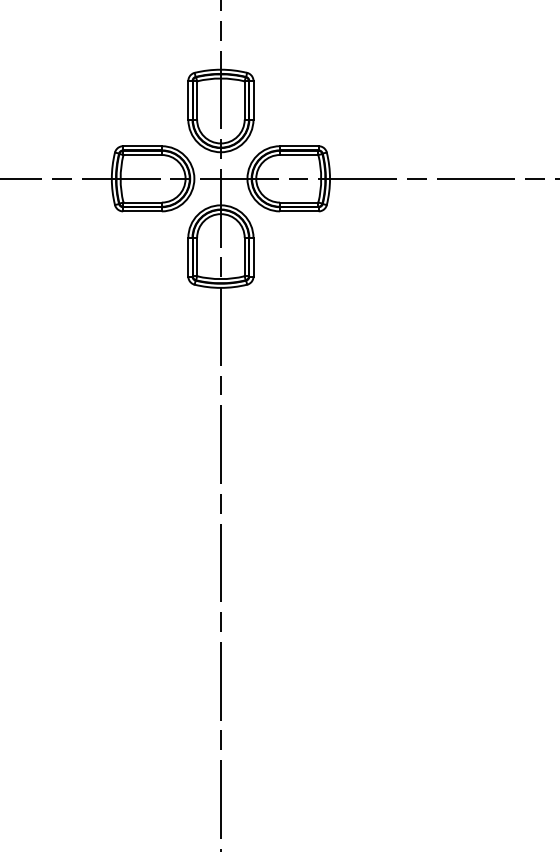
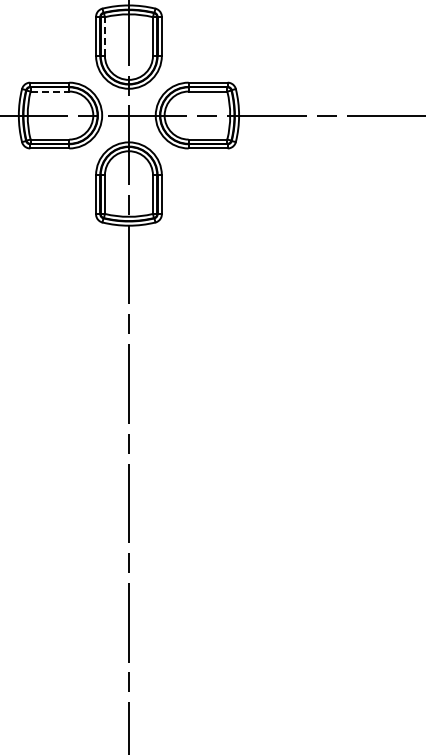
line: (197, 100) -> (105, 36), solid -> dashed
line: (143, 155) -> (50, 92), solid -> dashed

